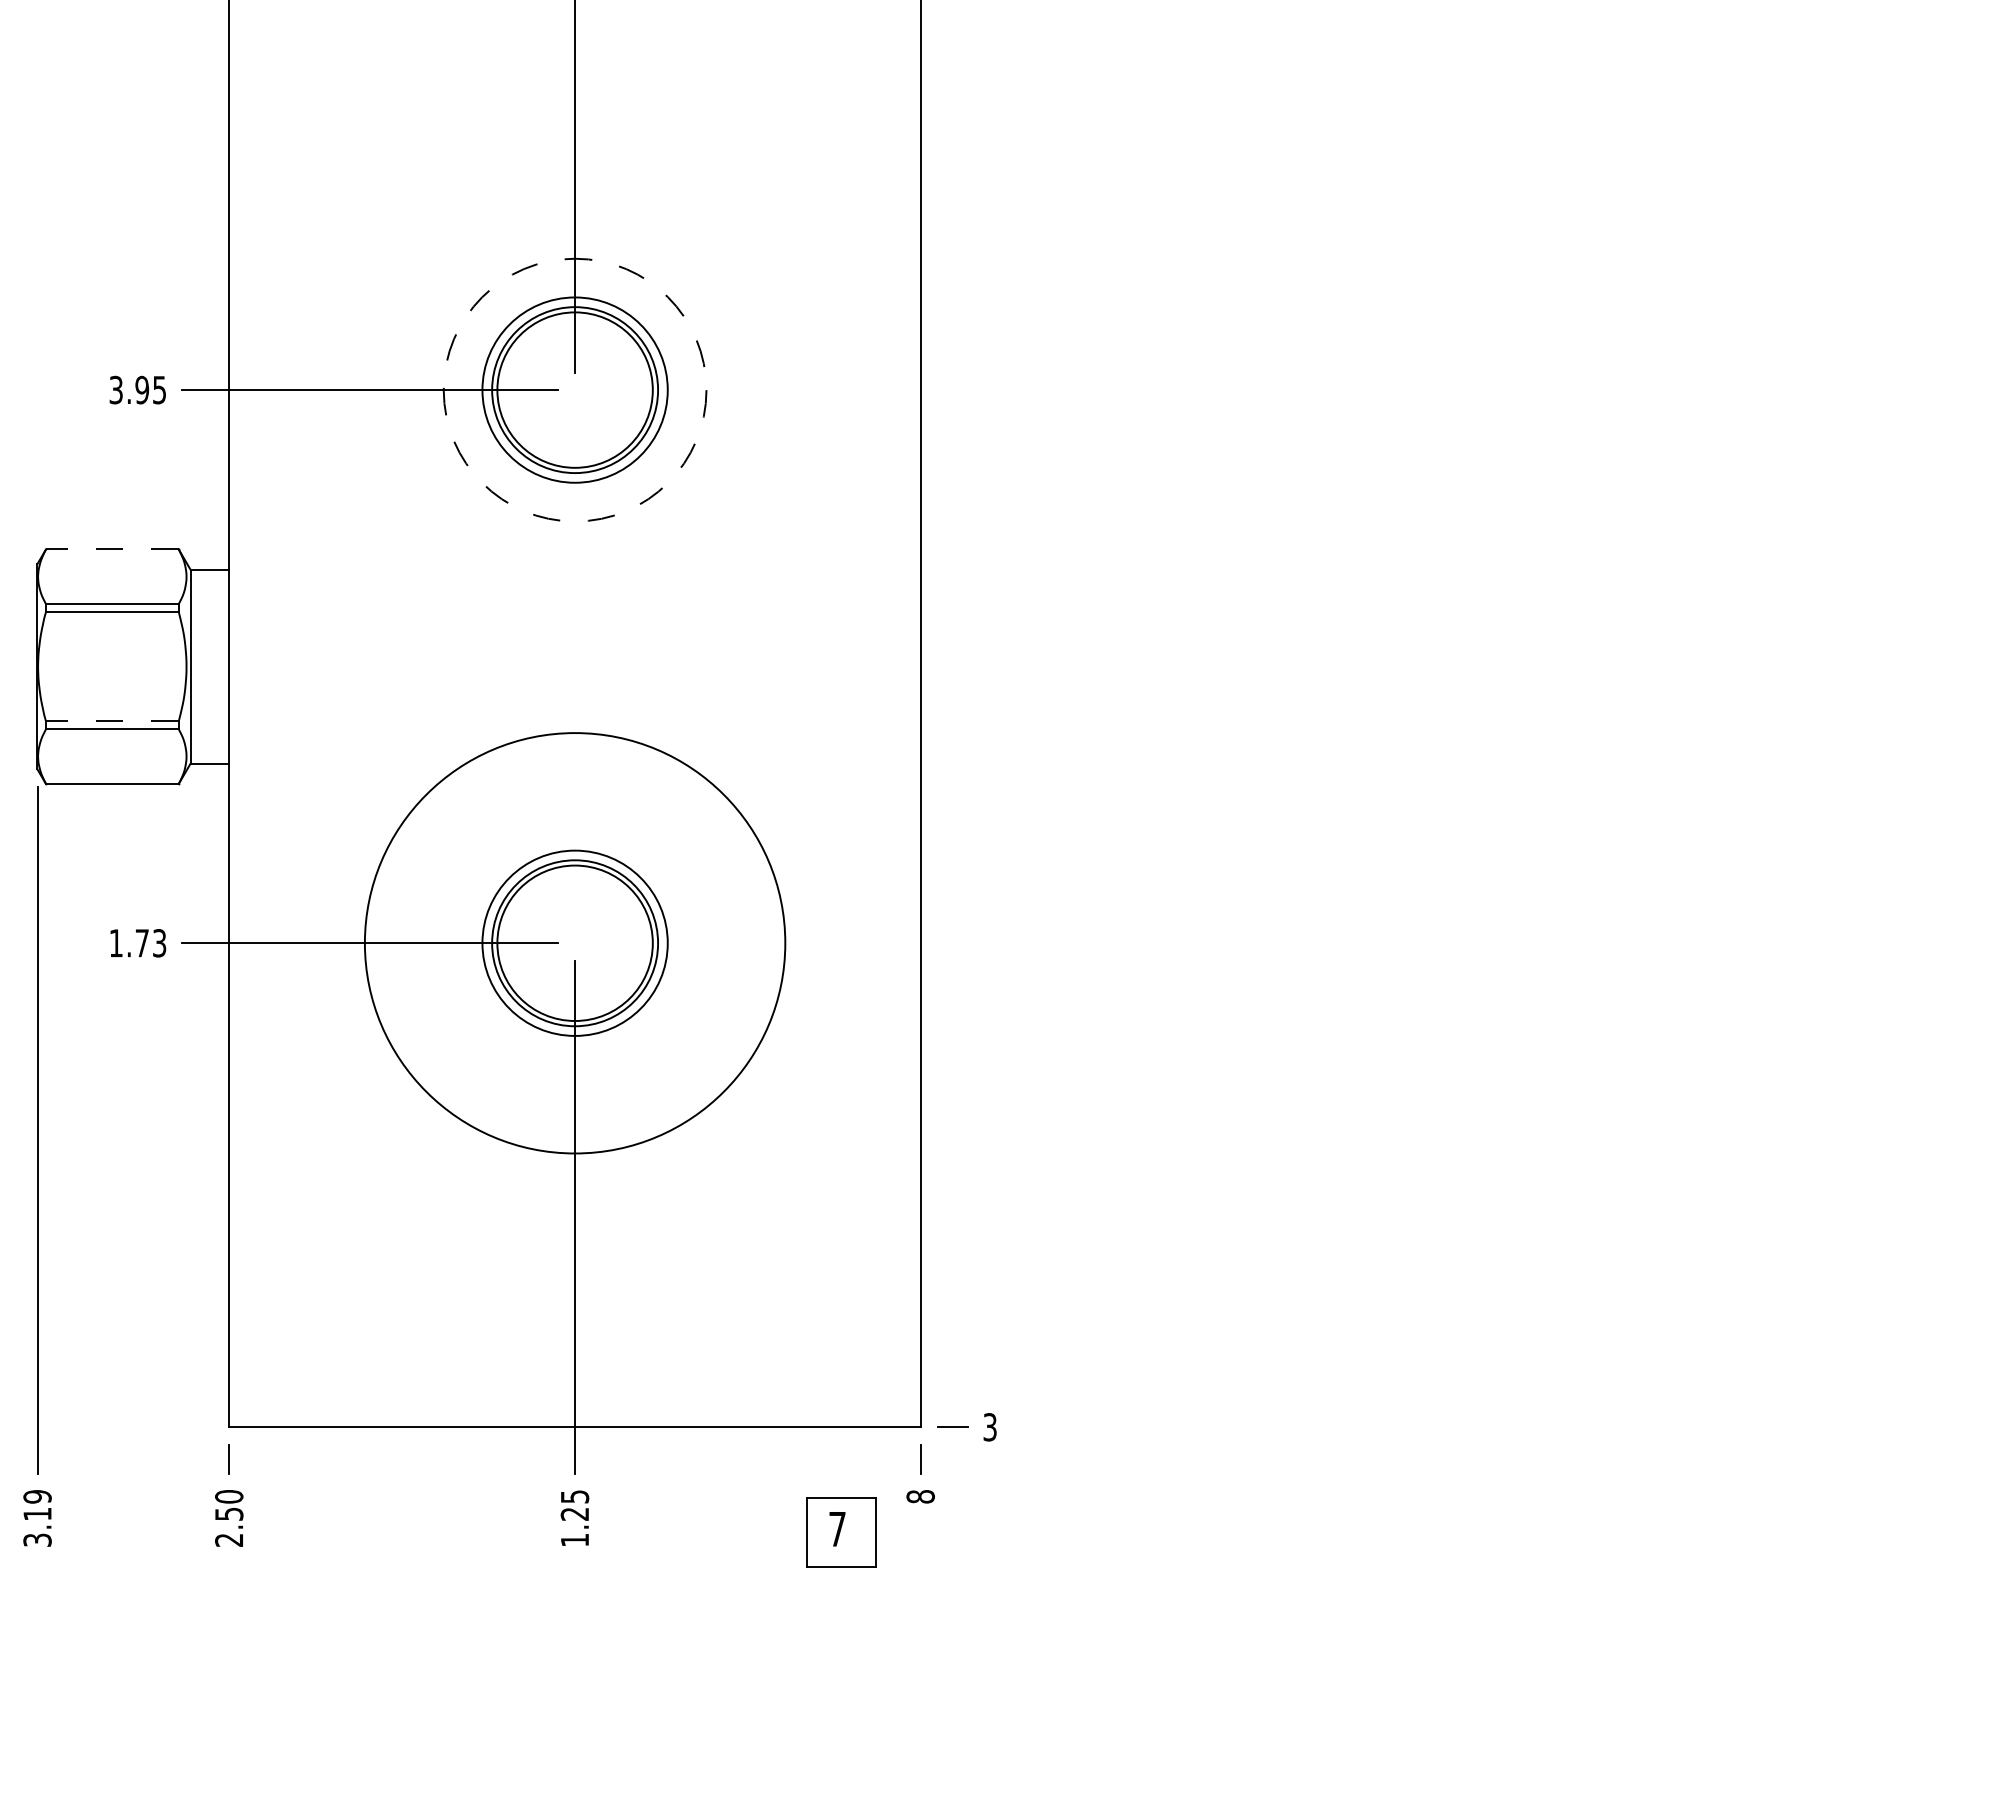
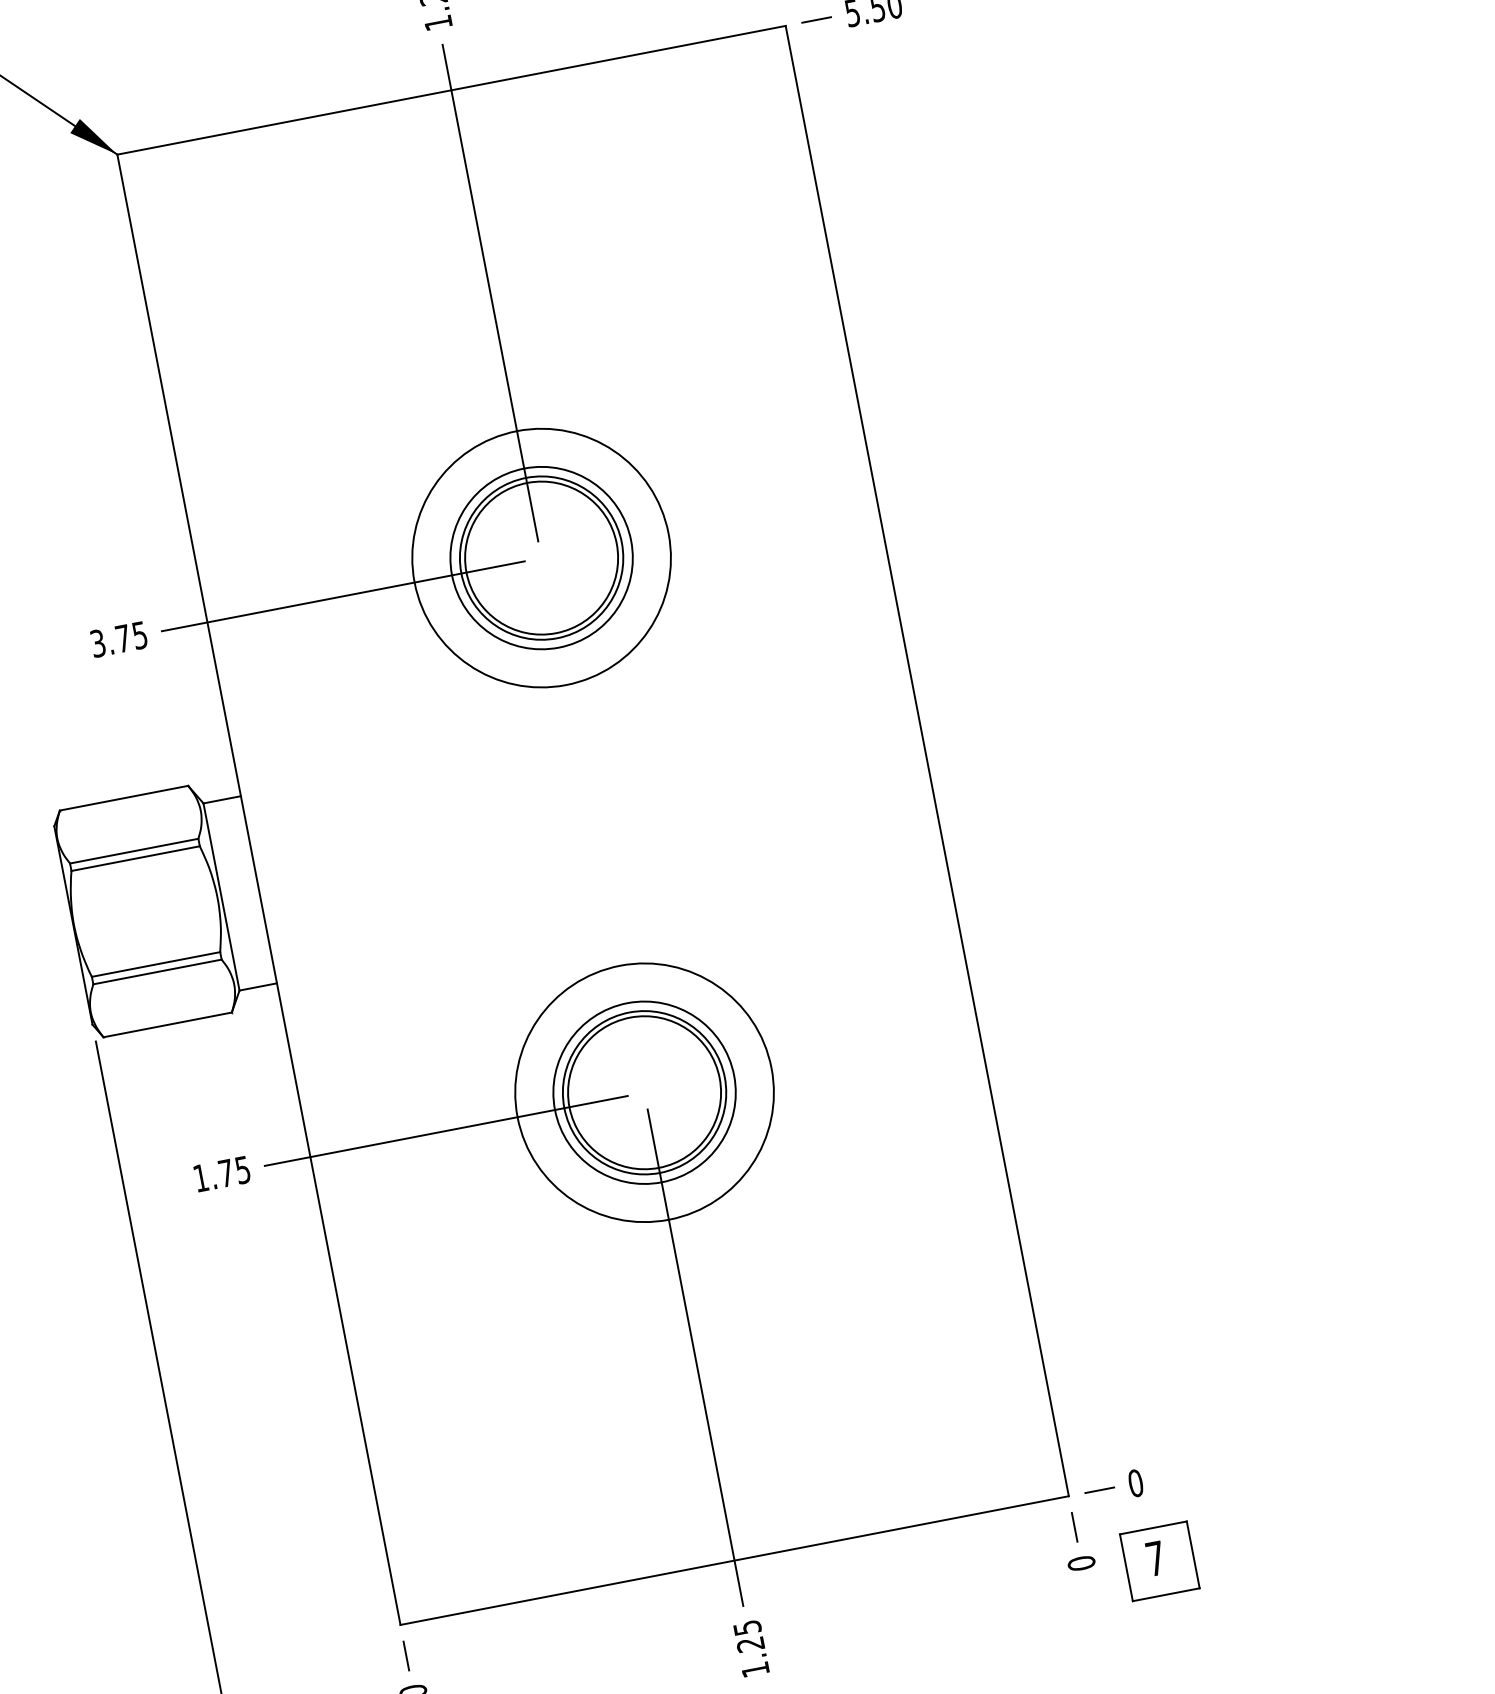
text: (142, 389) -> (123, 638), 3.95 -> 3.75
circle: (574, 389) -> (540, 557), dashed -> solid
line: (111, 549) -> (123, 798), dashed -> solid
line: (111, 721) -> (155, 964), dashed -> solid
text: (159, 942) -> (242, 1169), 1.73 -> 1.75
circle: (574, 942) -> (643, 1092), size x0.62
text: (990, 1427) -> (1136, 1483), 3 -> 0
text: (920, 1496) -> (1081, 1563), 8 -> 0
part: (841, 1532) -> (1160, 1561), moved

